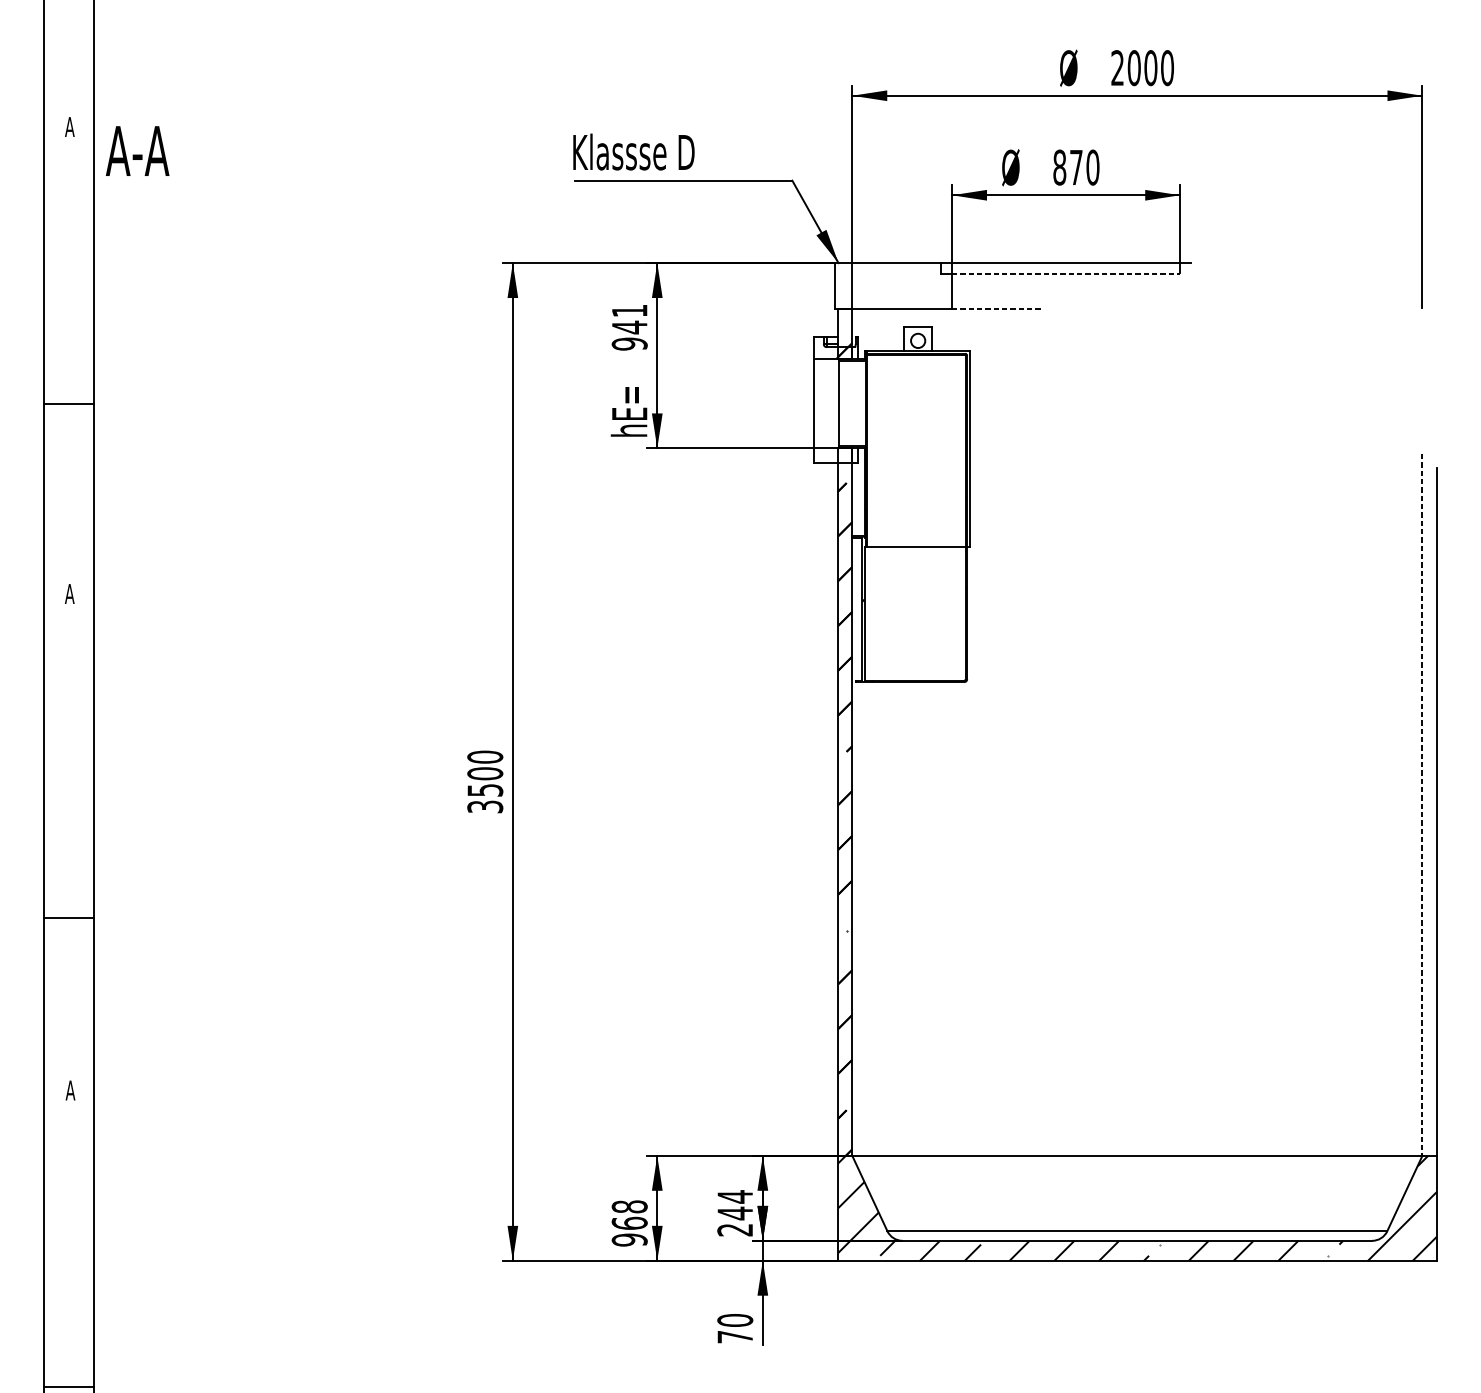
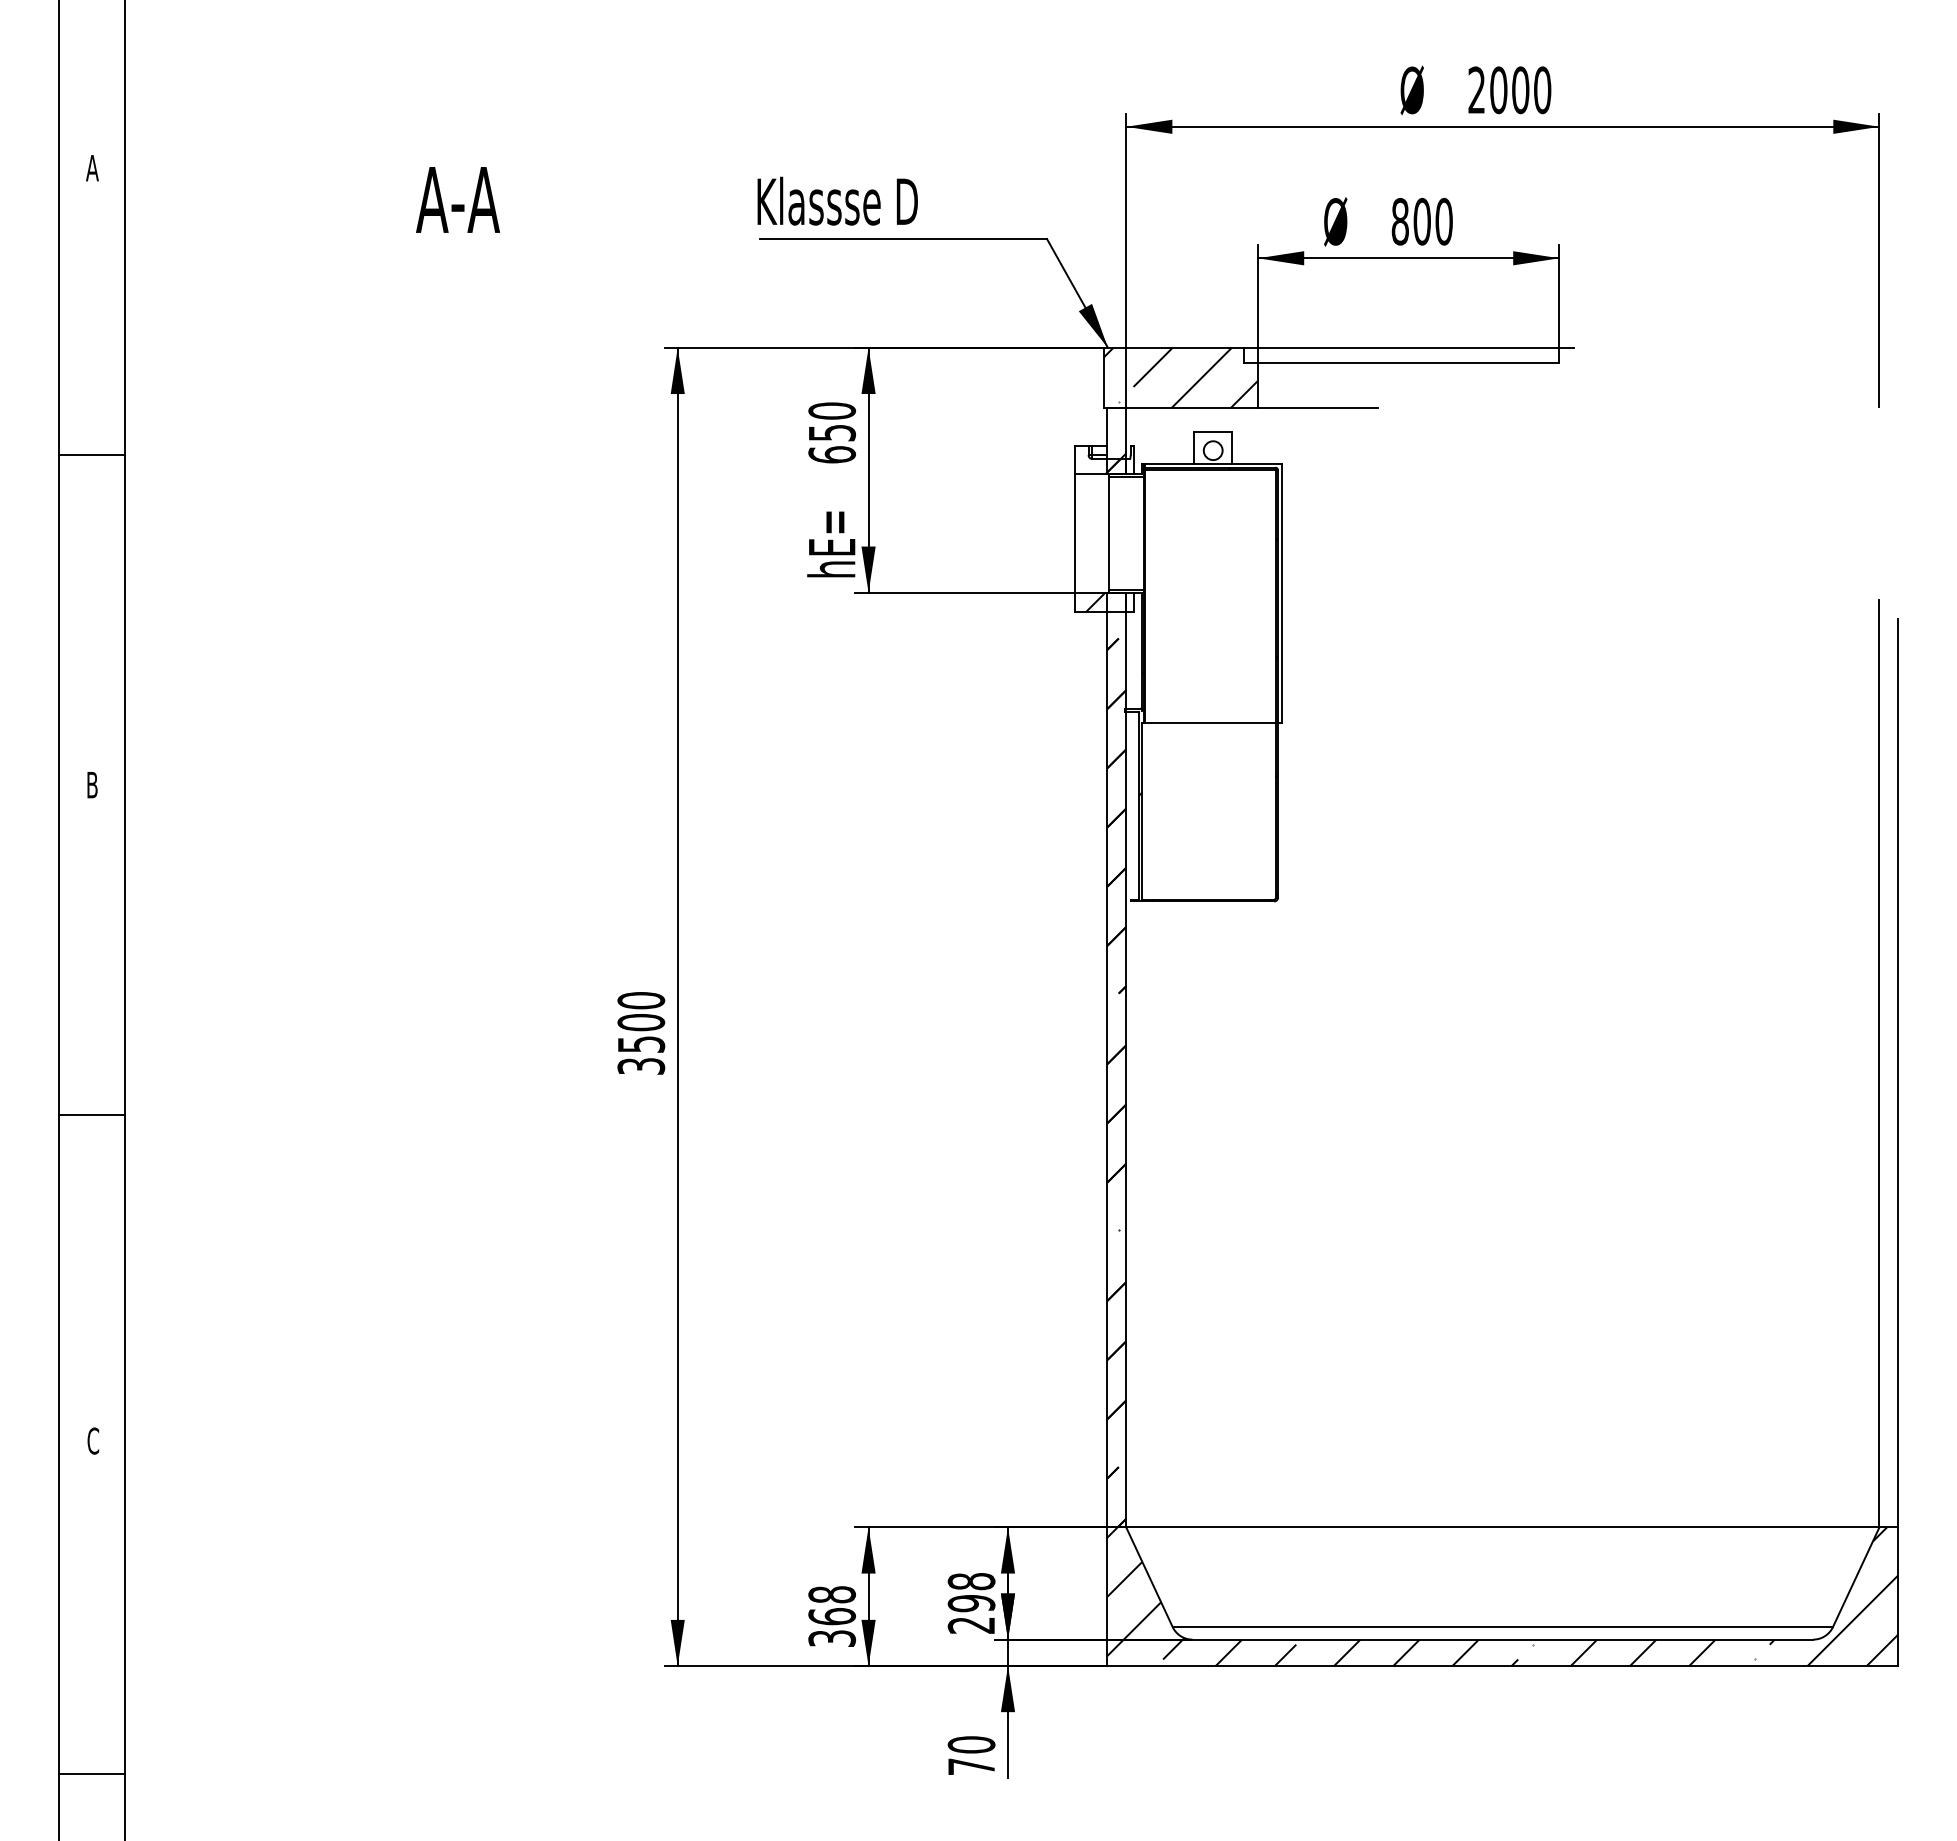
text: (137, 150) -> (457, 199), moved
text: (1075, 167) -> (1421, 221), 870 -> 800
line: (1065, 274) -> (1408, 362), dashed -> solid
hatch: (893, 285) -> (1180, 377), added
line: (997, 308) -> (1318, 408), dashed -> solid
text: (629, 327) -> (832, 432), 941 -> 650
line: (69, 403) -> (91, 455), moved
hatch: (829, 455) -> (1095, 601), added
text: (69, 594) -> (92, 785), A -> B
line: (1422, 804) -> (1879, 1063), dashed -> solid
line: (69, 917) -> (91, 1114), moved
text: (70, 1090) -> (93, 1440), A -> C
text: (735, 1205) -> (971, 1592), 244 -> 298
text: (629, 1239) -> (831, 1638), 968 -> 368
line: (69, 1386) -> (91, 1773), moved

